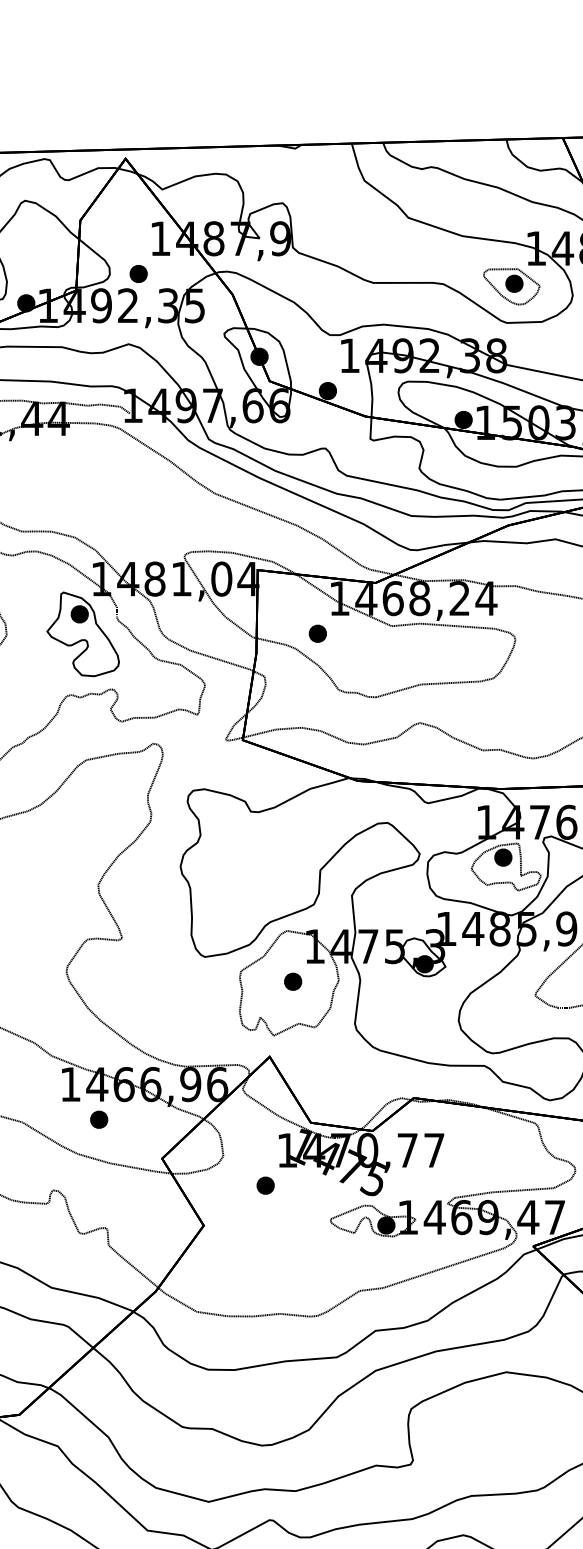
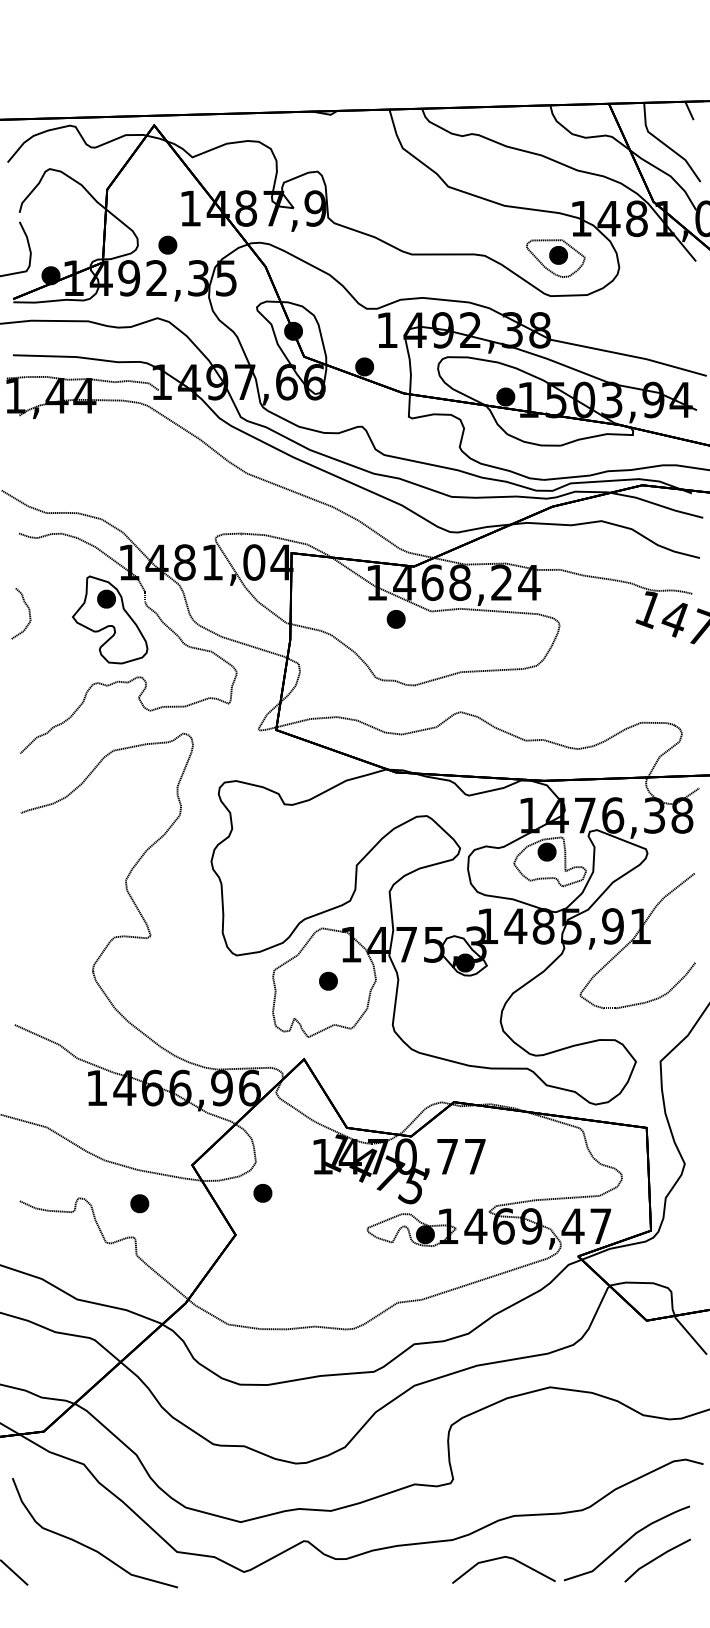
part: (317, 633) -> (395, 619), moved
part: (98, 1119) -> (139, 1203), moved
part: (265, 1185) -> (262, 1193), moved

